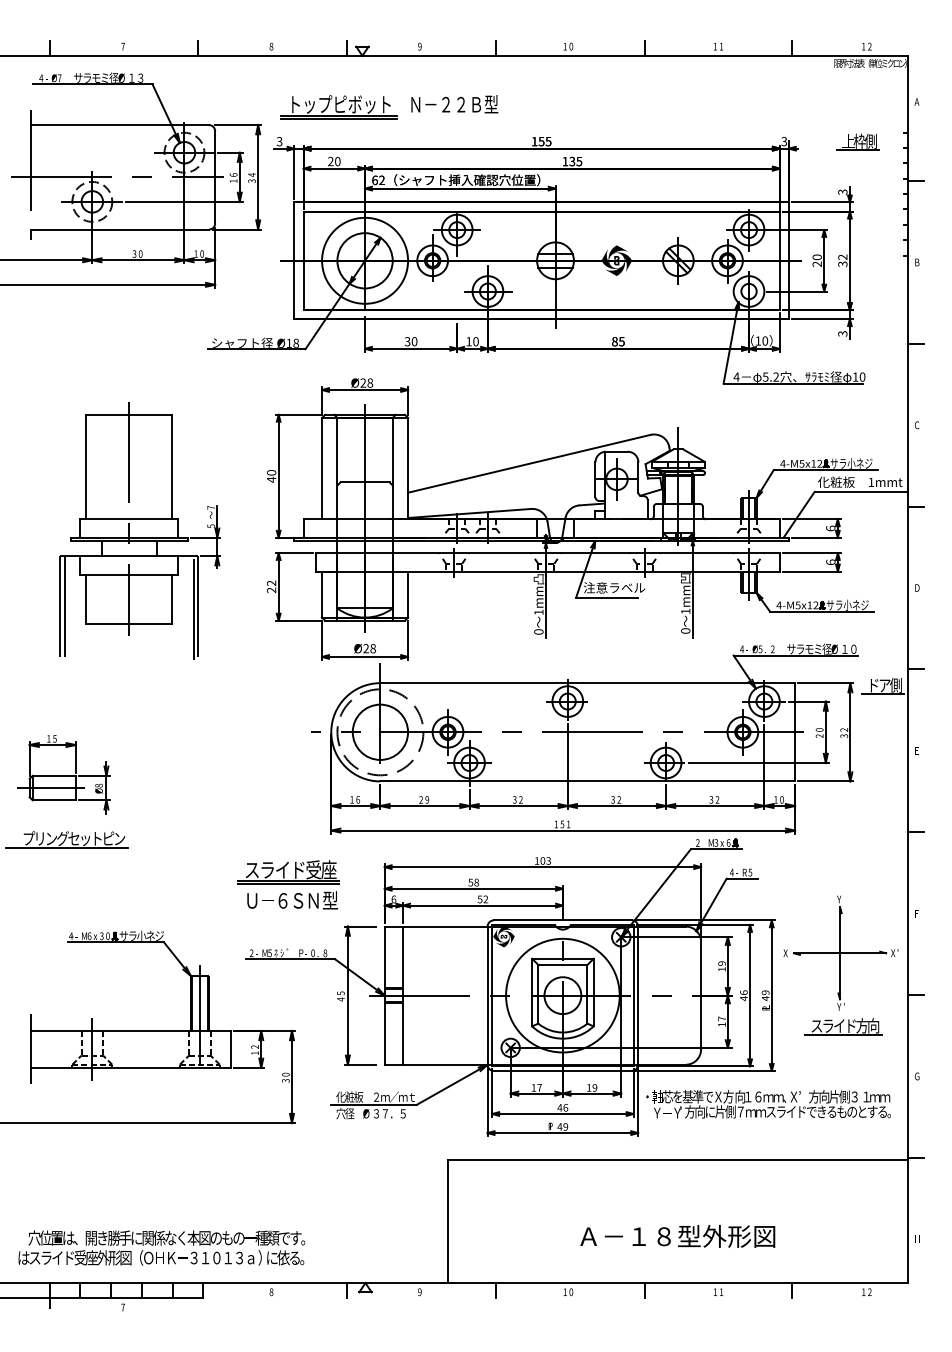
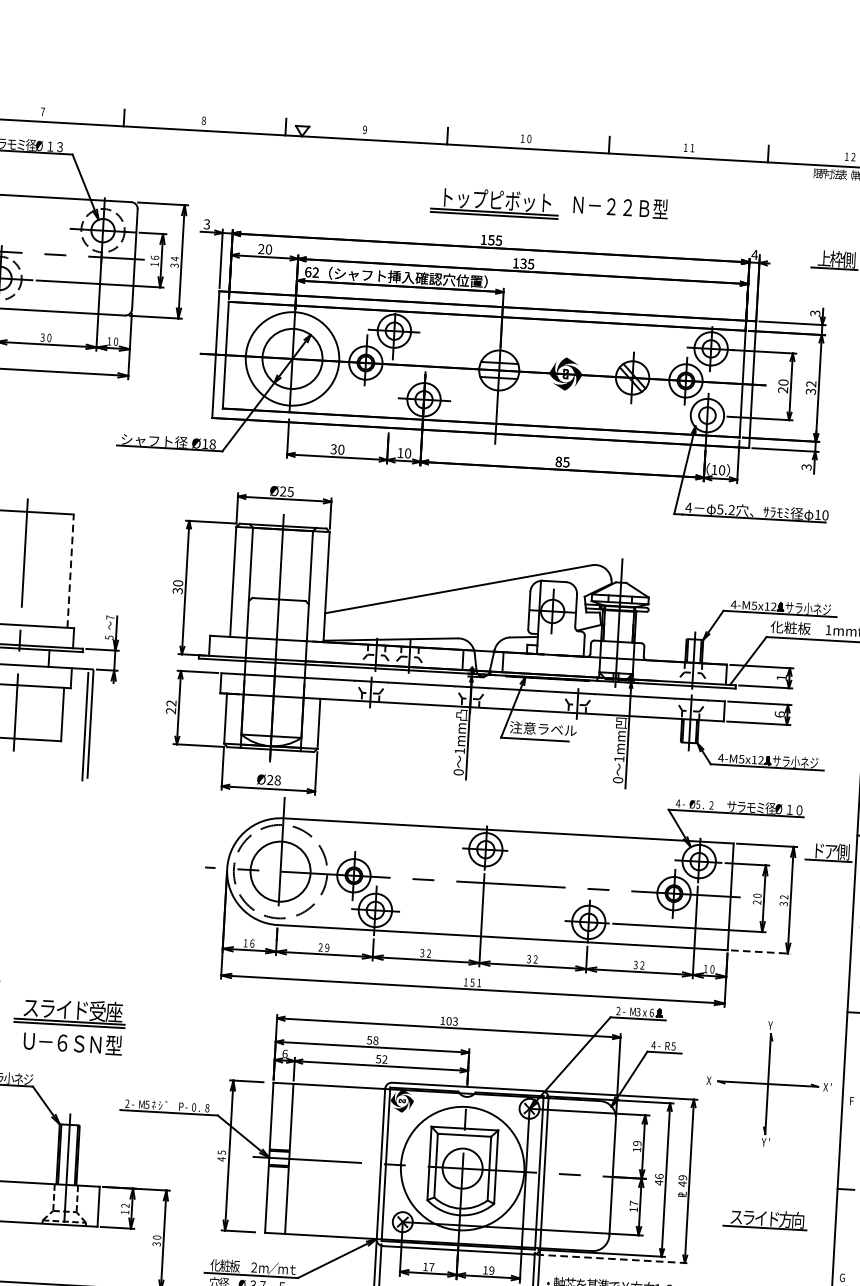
part: (389, 107) -> (549, 206), moved
text: (784, 141) -> (755, 254), 3 -> 4
text: (370, 382) -> (291, 491), Ø28 -> Ø25
line: (172, 466) -> (71, 570), solid -> dashed
text: (271, 479) -> (177, 590), 40 -> 30
text: (830, 528) -> (781, 677), 6 -> 1
line: (825, 781) -> (760, 952), solid -> dashed
part: (288, 884) -> (69, 1025), moved
part: (840, 952) -> (768, 1083), moved
line: (704, 1070) -> (611, 1258), solid -> dashed

